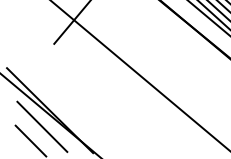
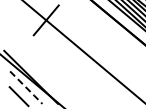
line: (42, 126) -> (26, 87), solid -> dashed

